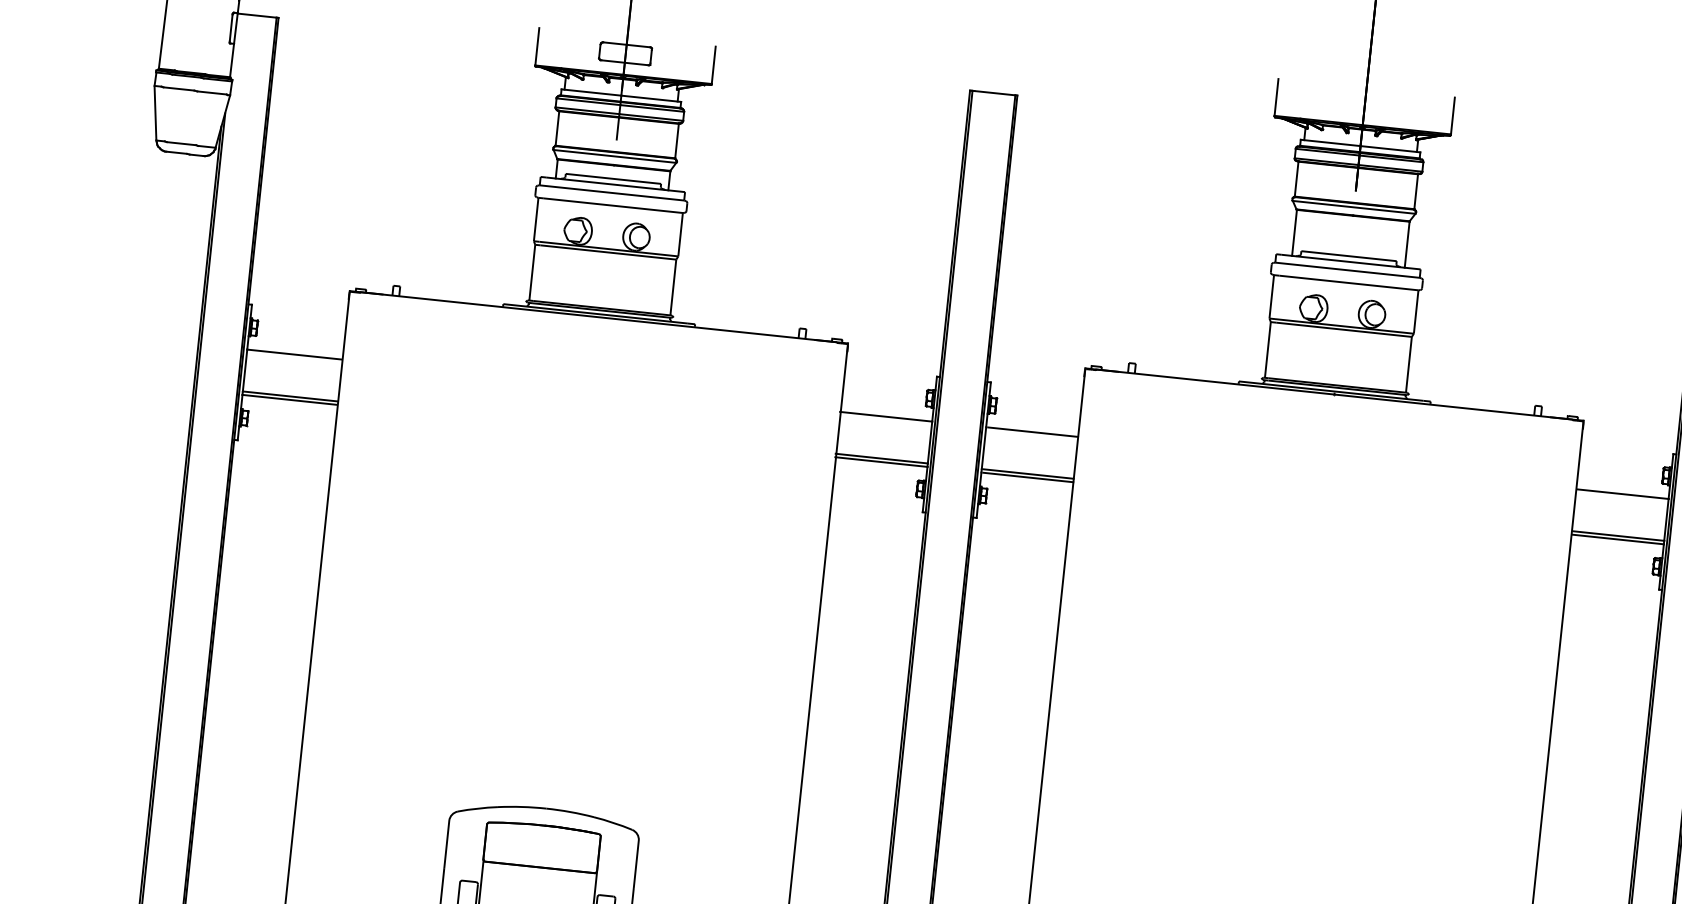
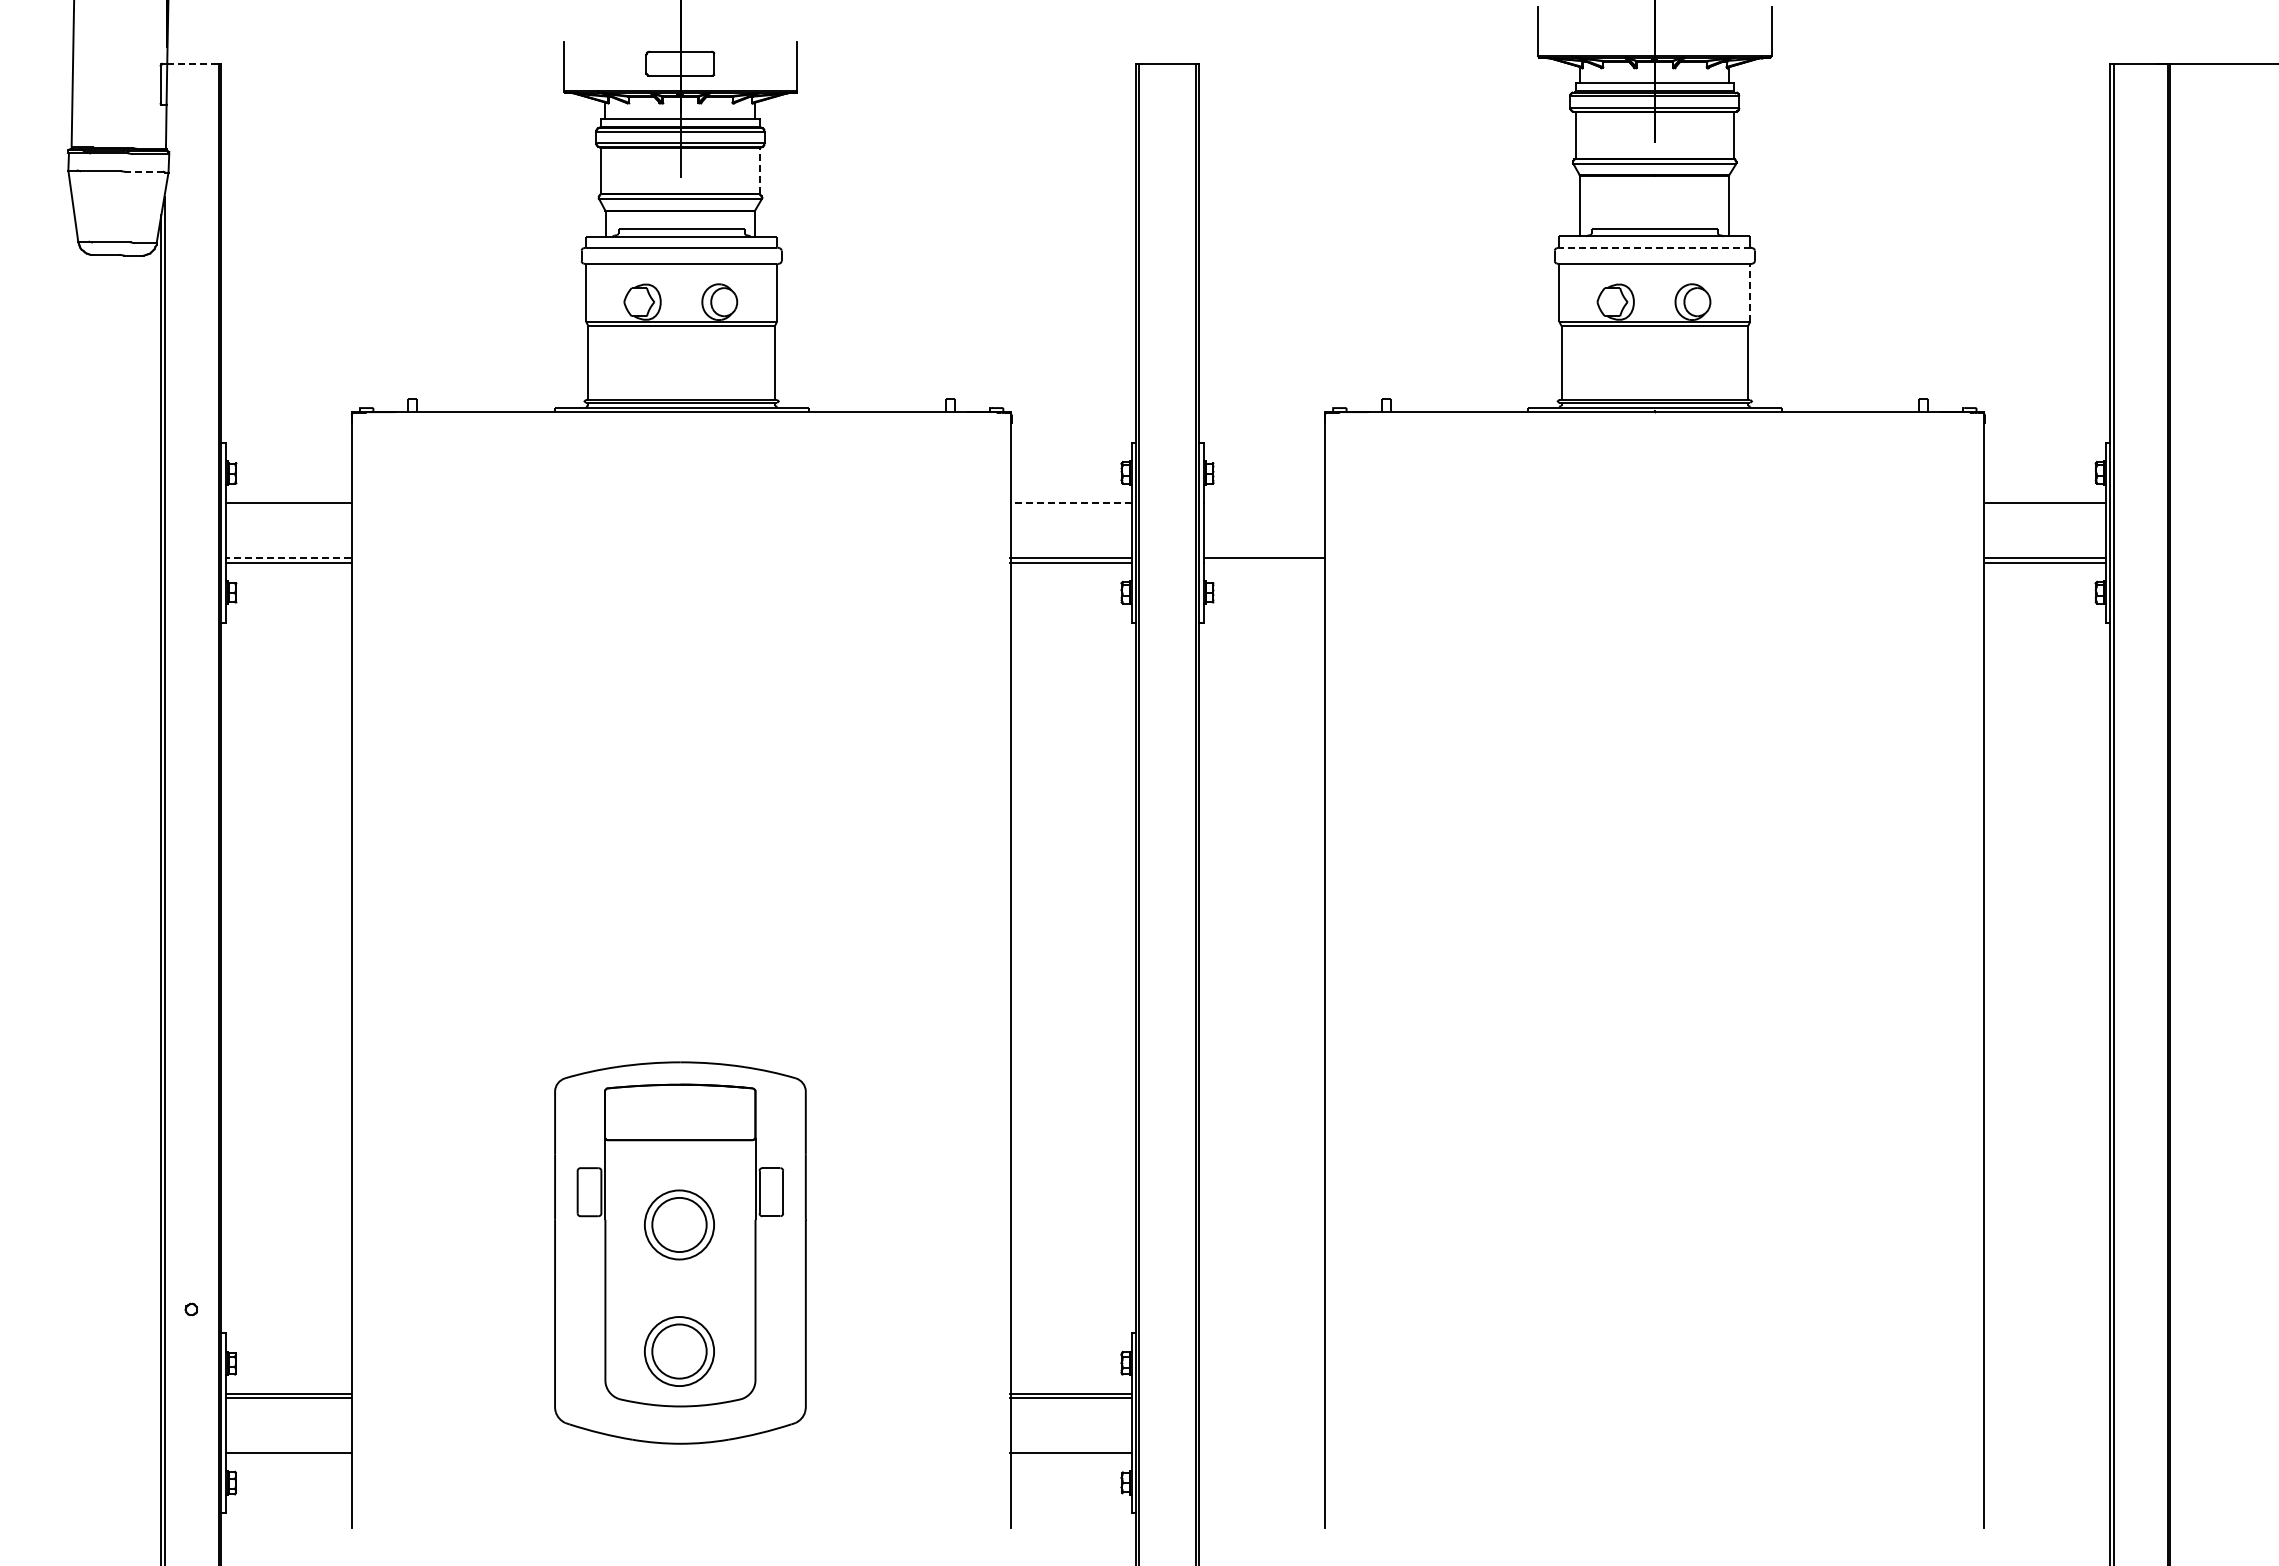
line: (256, 15) -> (192, 64), solid -> dashed
line: (212, 92) -> (144, 171), solid -> dashed
line: (676, 140) -> (759, 170), solid -> dashed
line: (1347, 270) -> (1654, 247), solid -> dashed
line: (1416, 312) -> (1750, 293), solid -> dashed
line: (289, 396) -> (287, 558), solid -> dashed
line: (886, 416) -> (1071, 502), solid -> dashed
line: (1033, 431) -> (1265, 502), removed
line: (1028, 477) -> (1265, 562), removed

